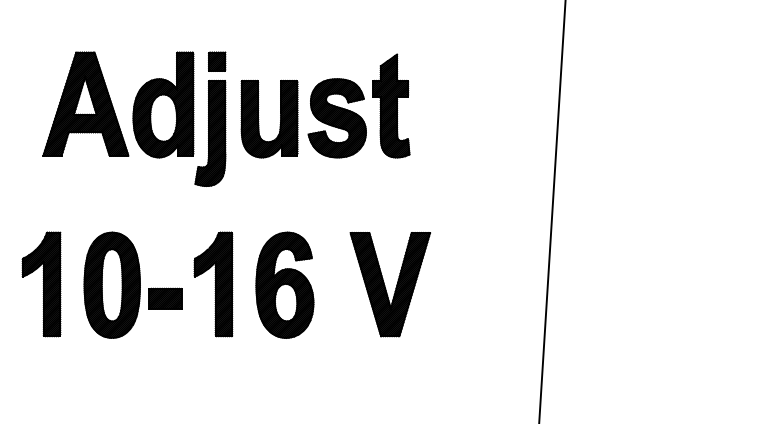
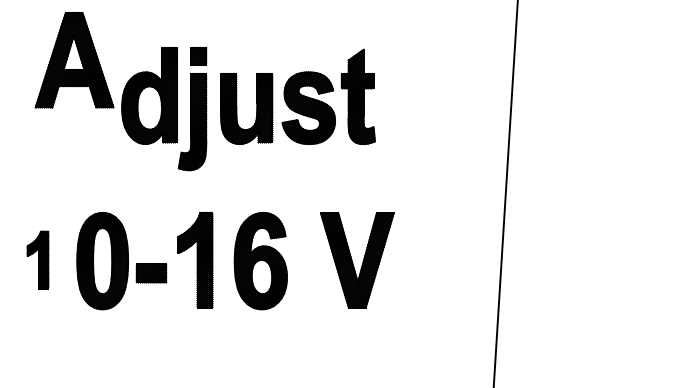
part: (85, 103) -> (74, 59), moved
part: (41, 283) -> (37, 259), size x0.6

